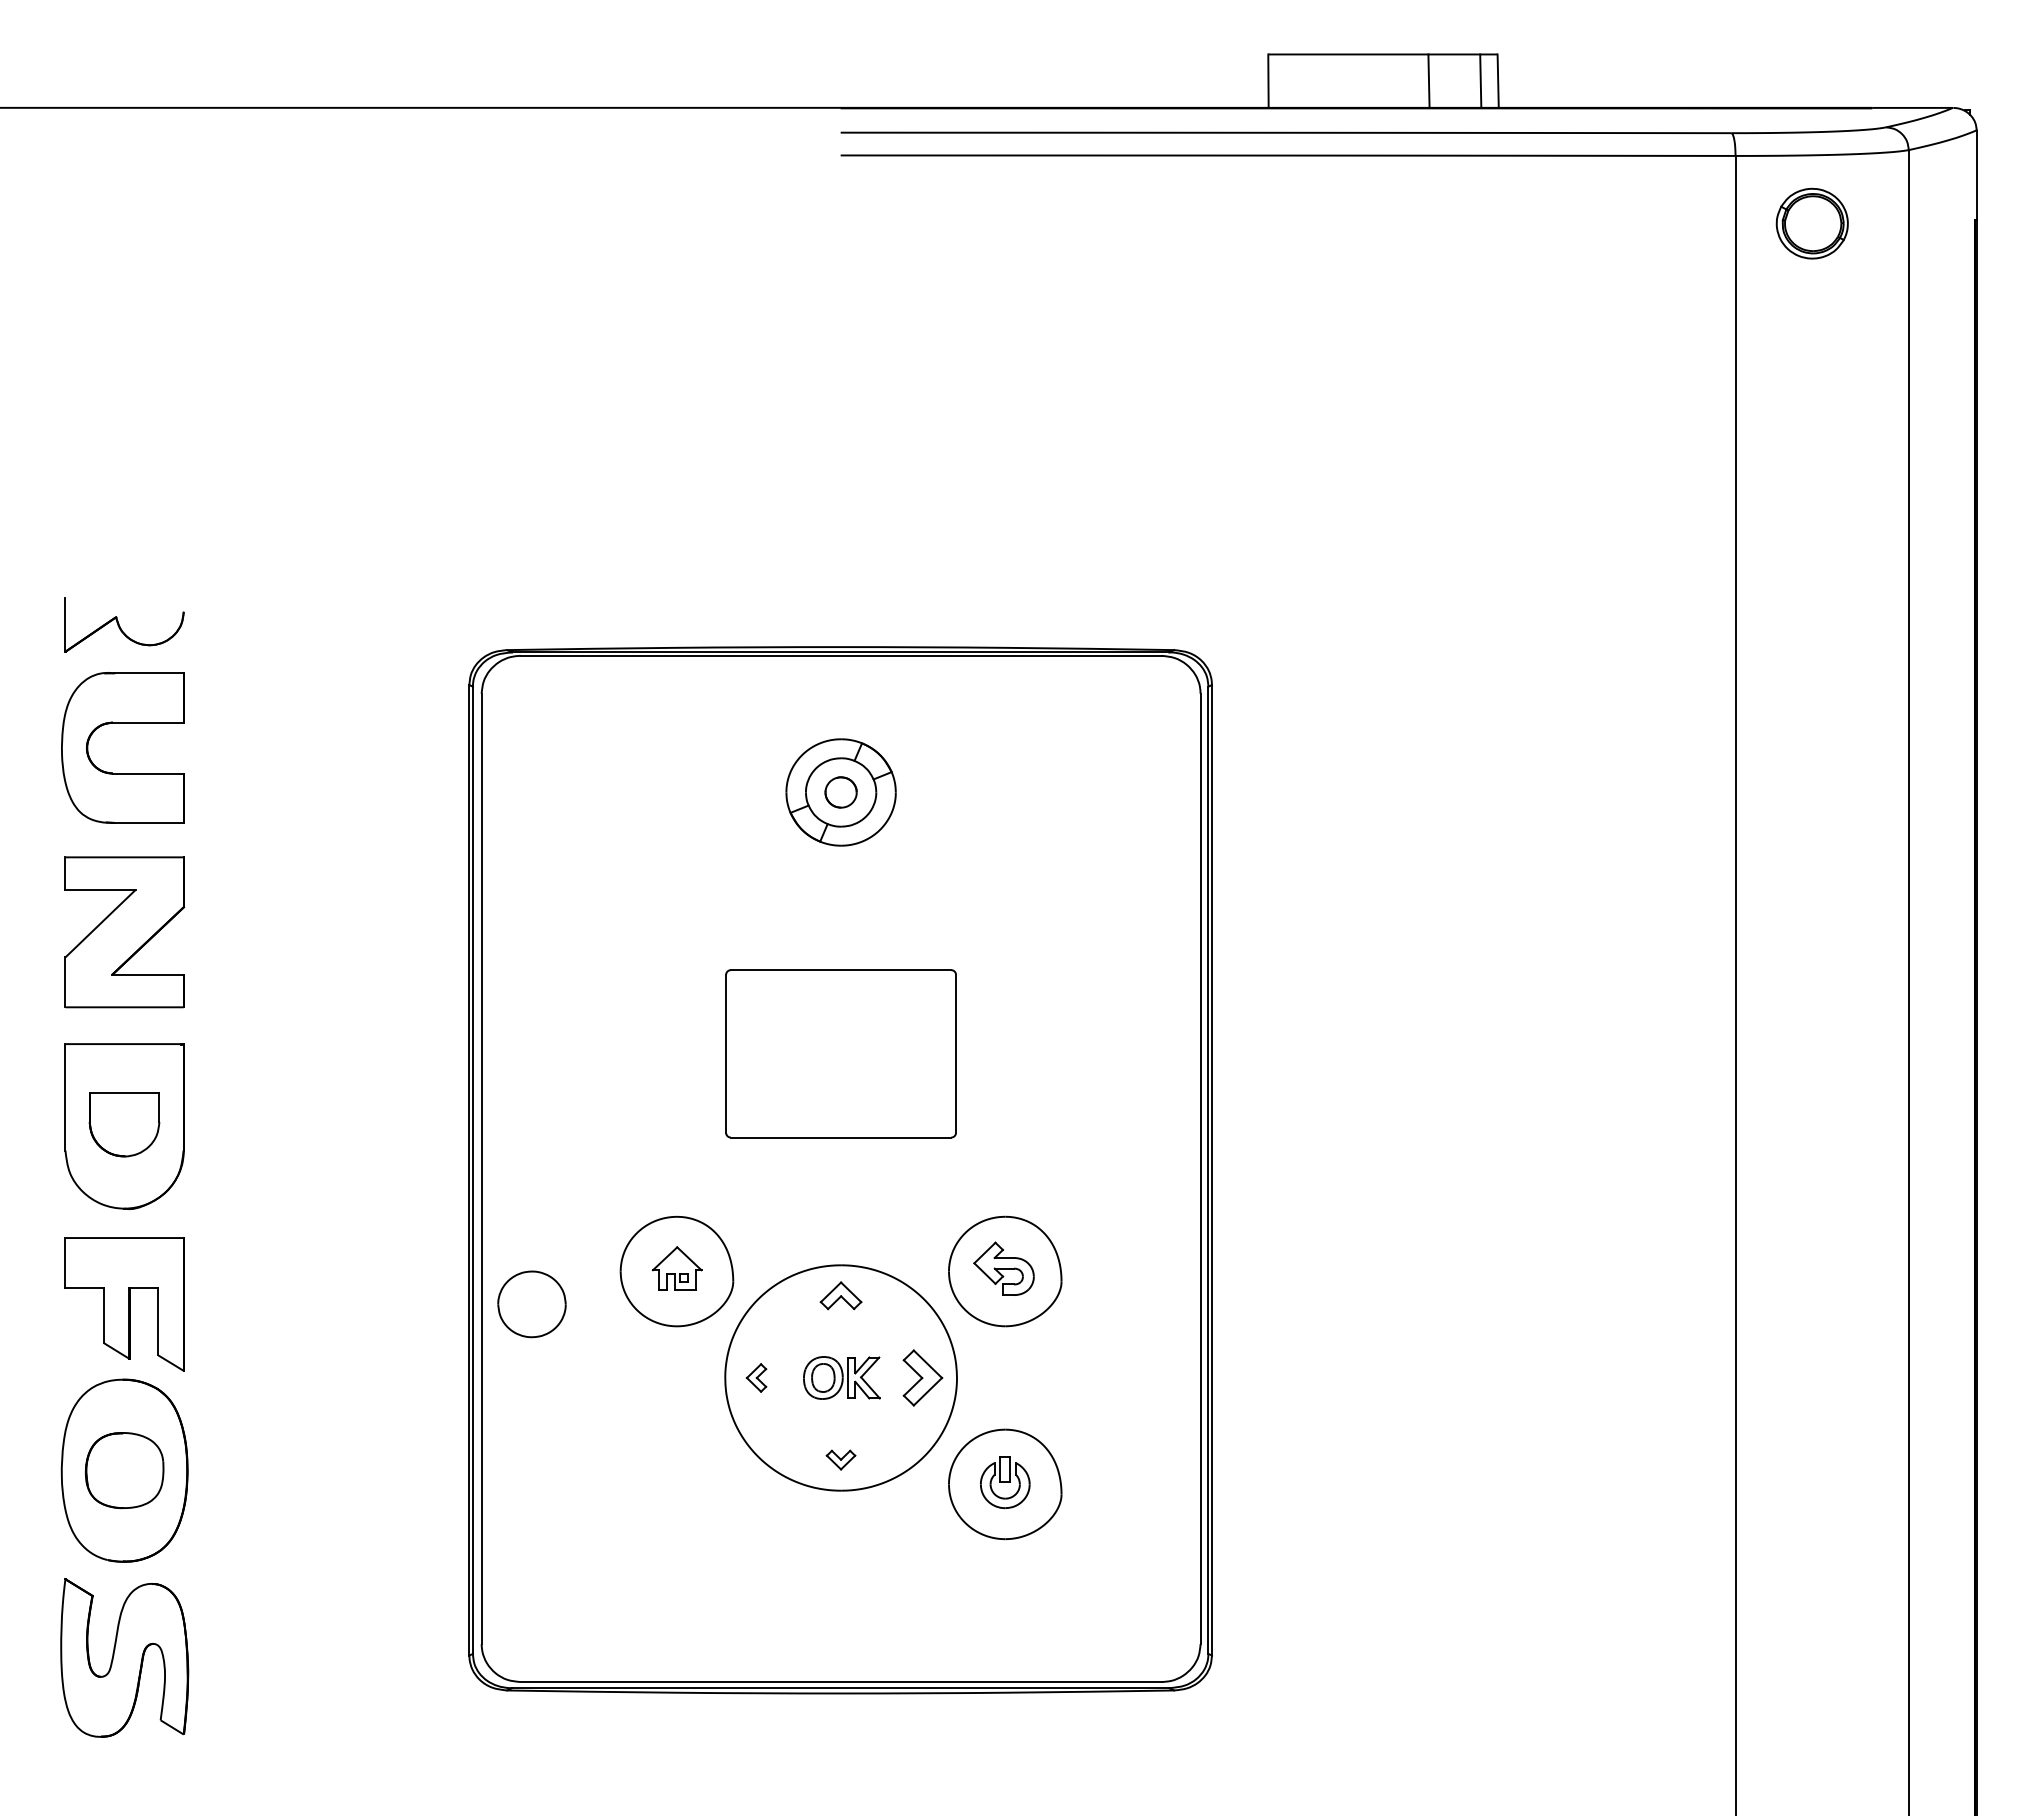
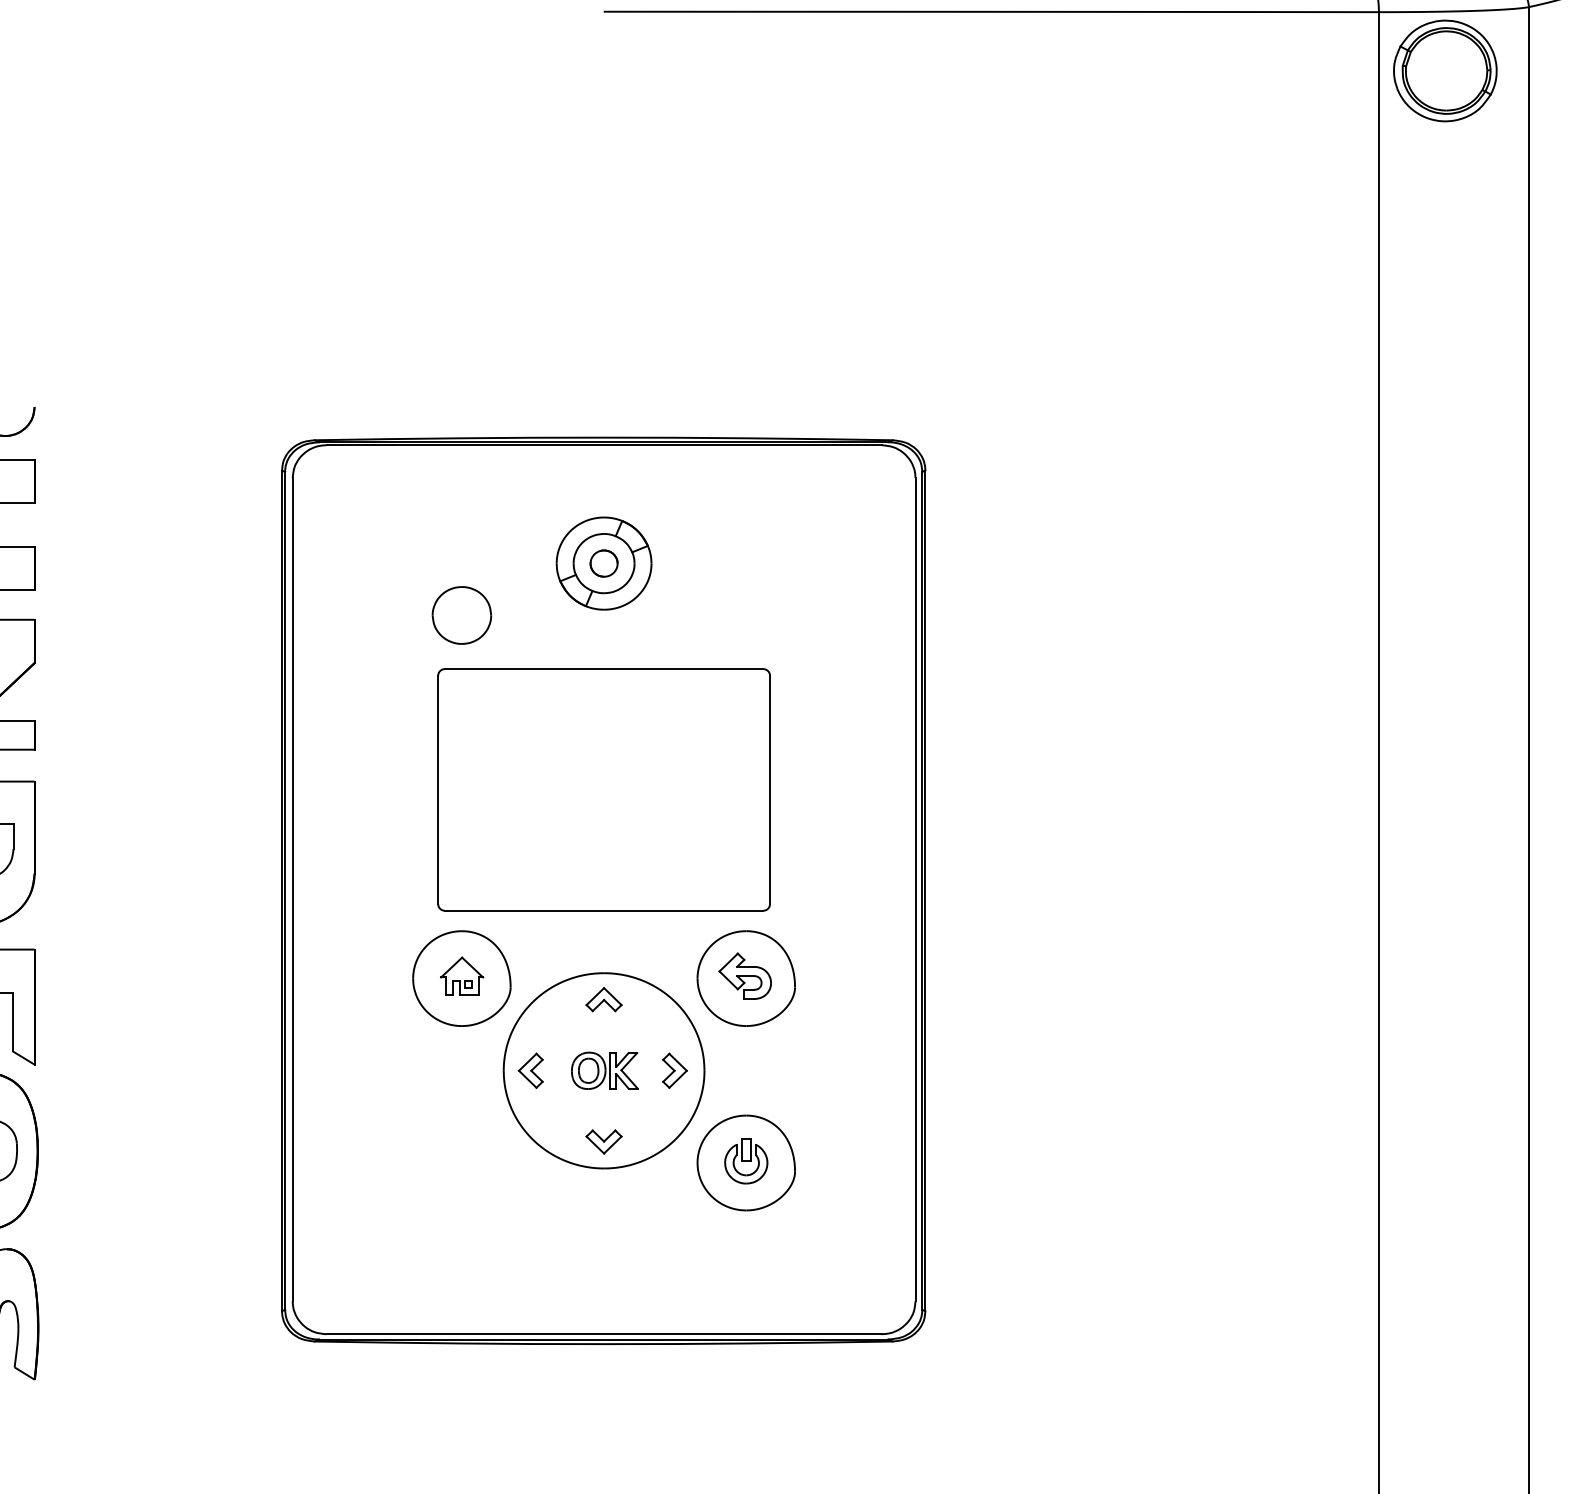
part: (1812, 223) -> (1445, 70), size x1.67
part: (840, 1053) -> (603, 789), size x1.67
part: (531, 1304) -> (461, 615), moved
part: (756, 1377) -> (530, 1070), size x1.43
part: (922, 1377) -> (674, 1070), size x0.71
part: (840, 1459) -> (603, 1141), size x1.43

